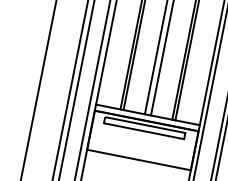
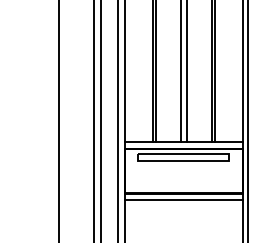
line: (138, 159) -> (183, 193), added
line: (137, 165) -> (183, 200), added

